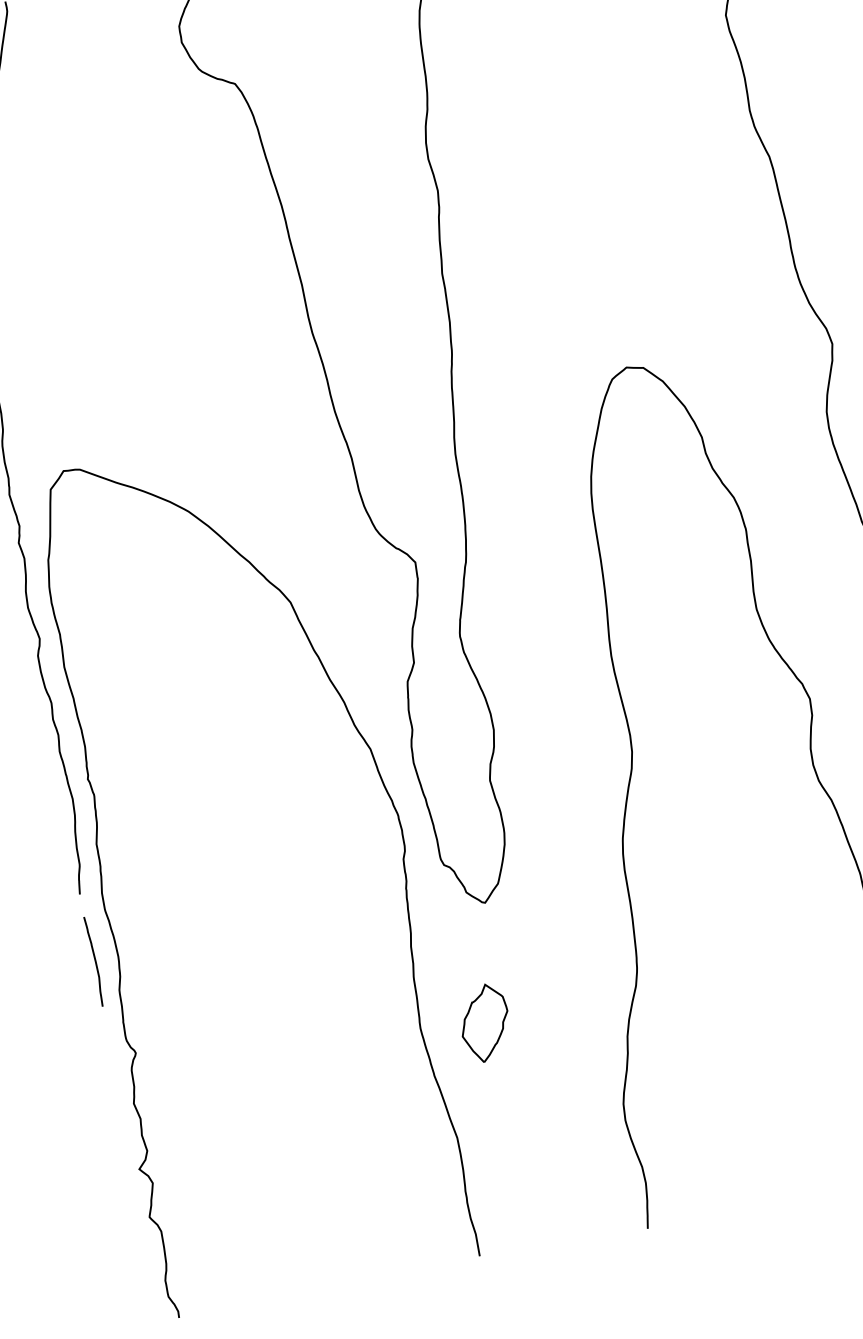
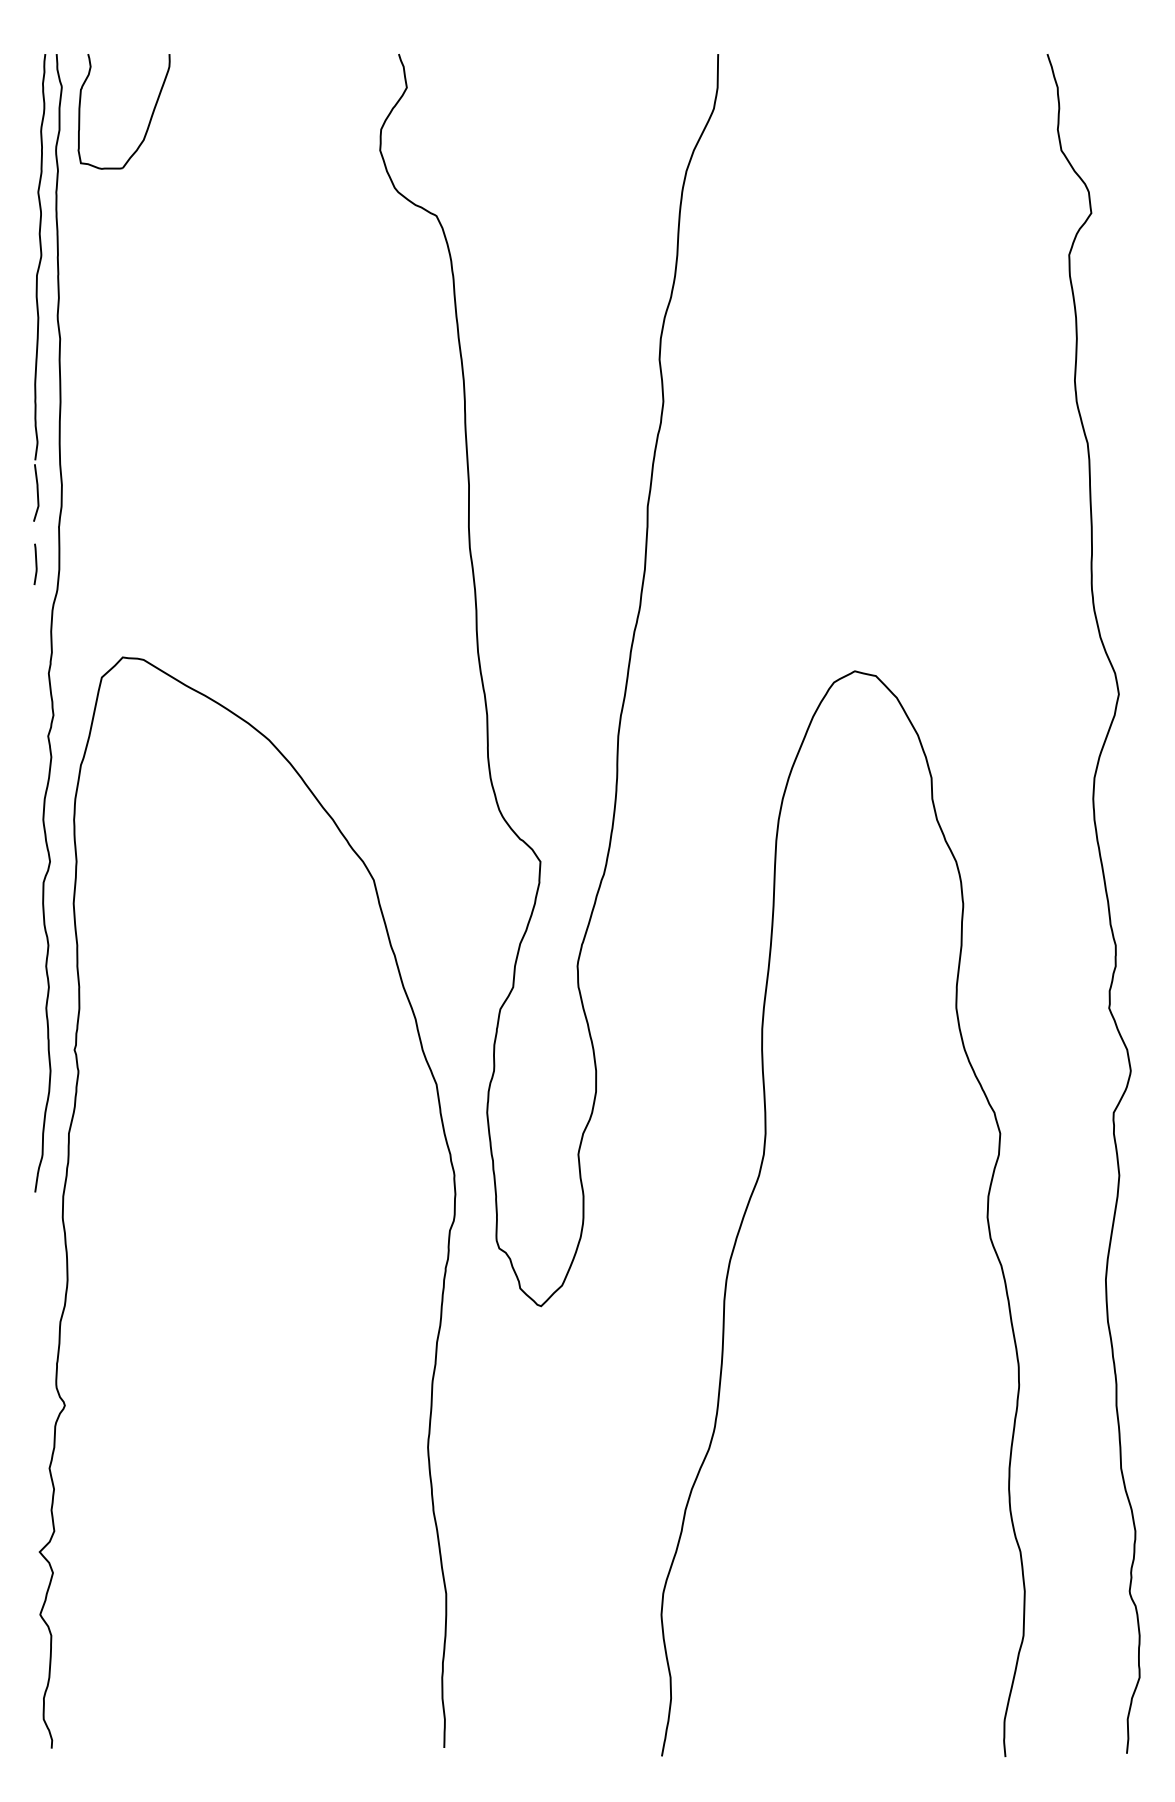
curve: (95, 960) -> (37, 1279), removed
part: (485, 1022) -> (510, 1456), removed

